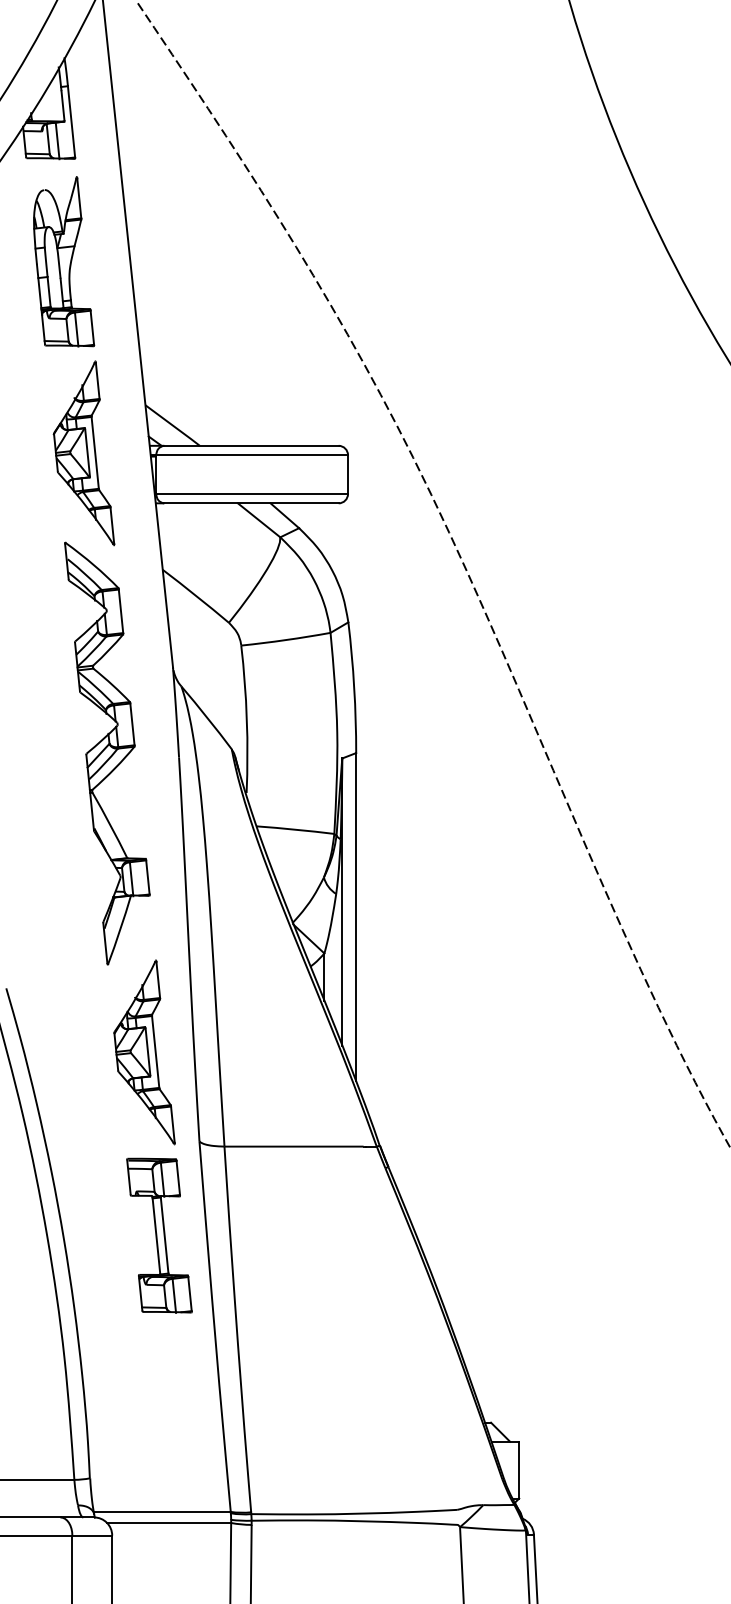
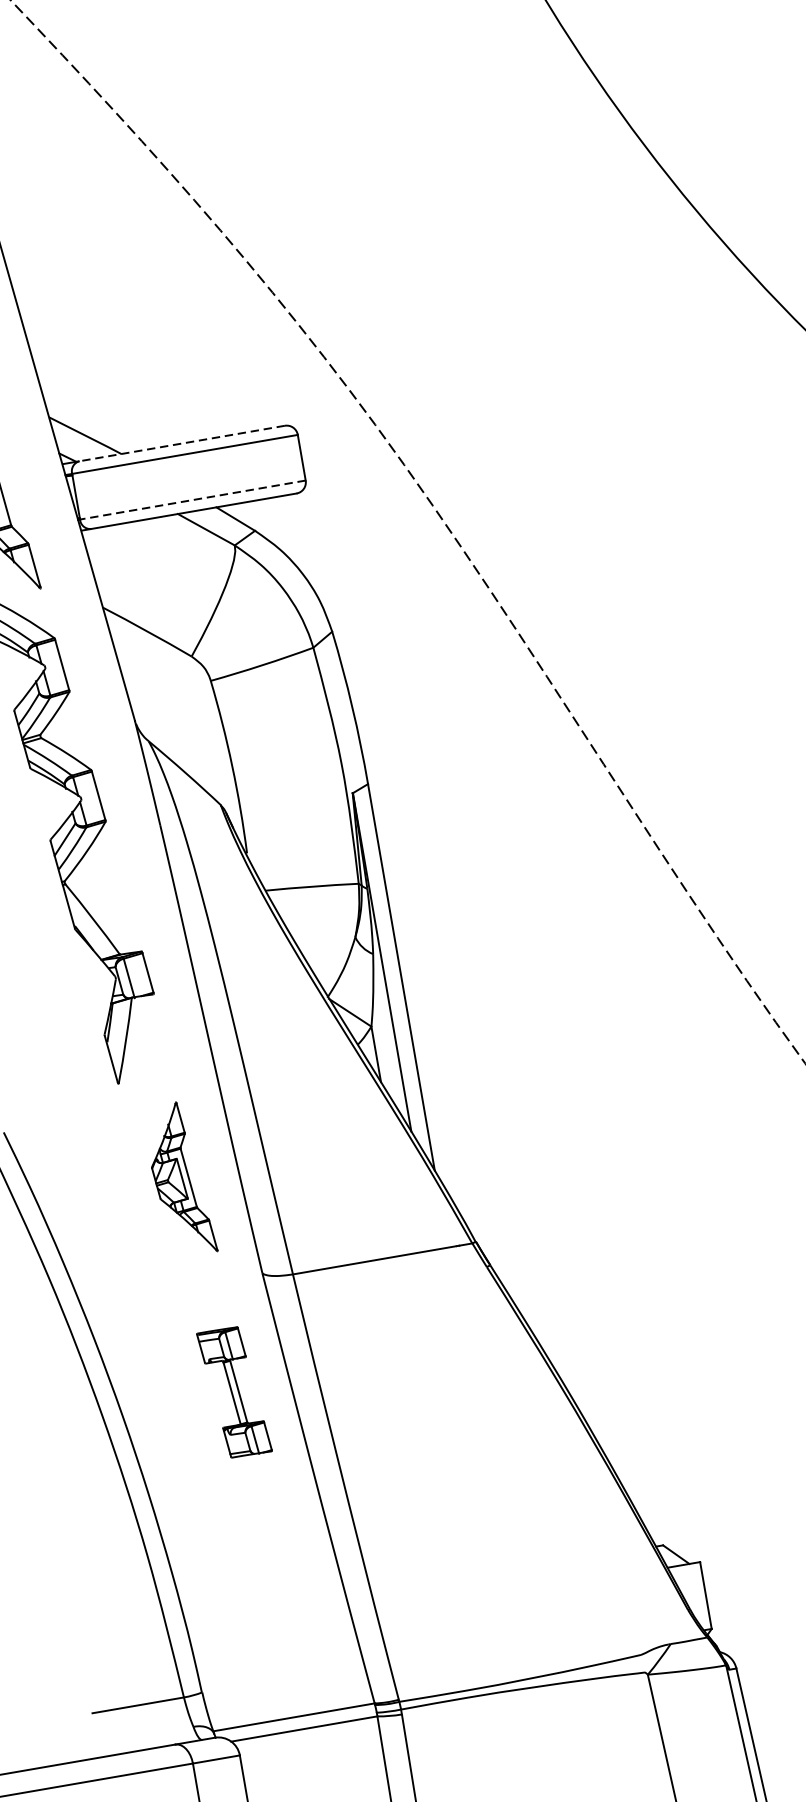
line: (250, 445) -> (180, 443), solid -> dashed
line: (252, 493) -> (193, 499), solid -> dashed
part: (144, 1052) -> (179, 1179), size x0.7
part: (159, 1235) -> (234, 1392), size x0.7

